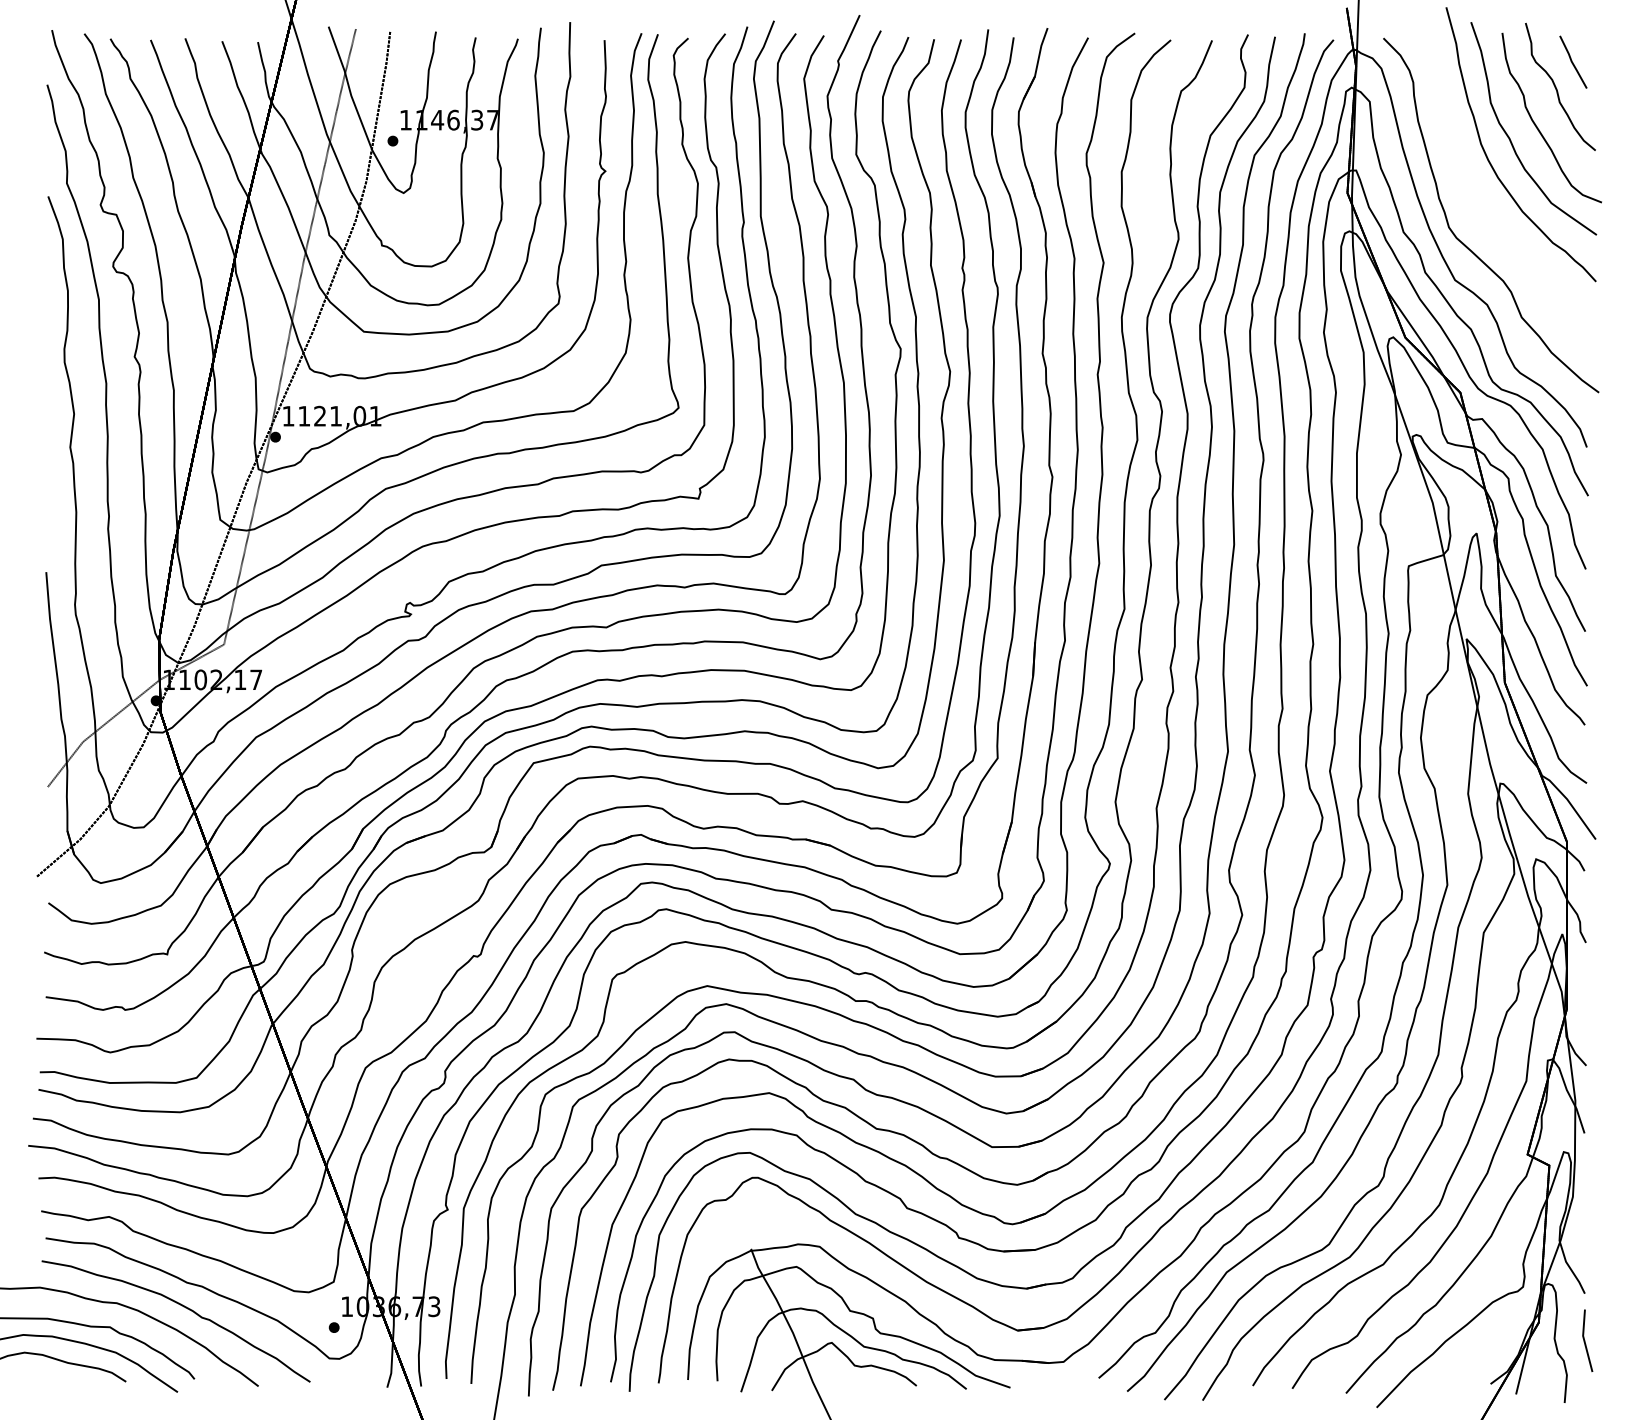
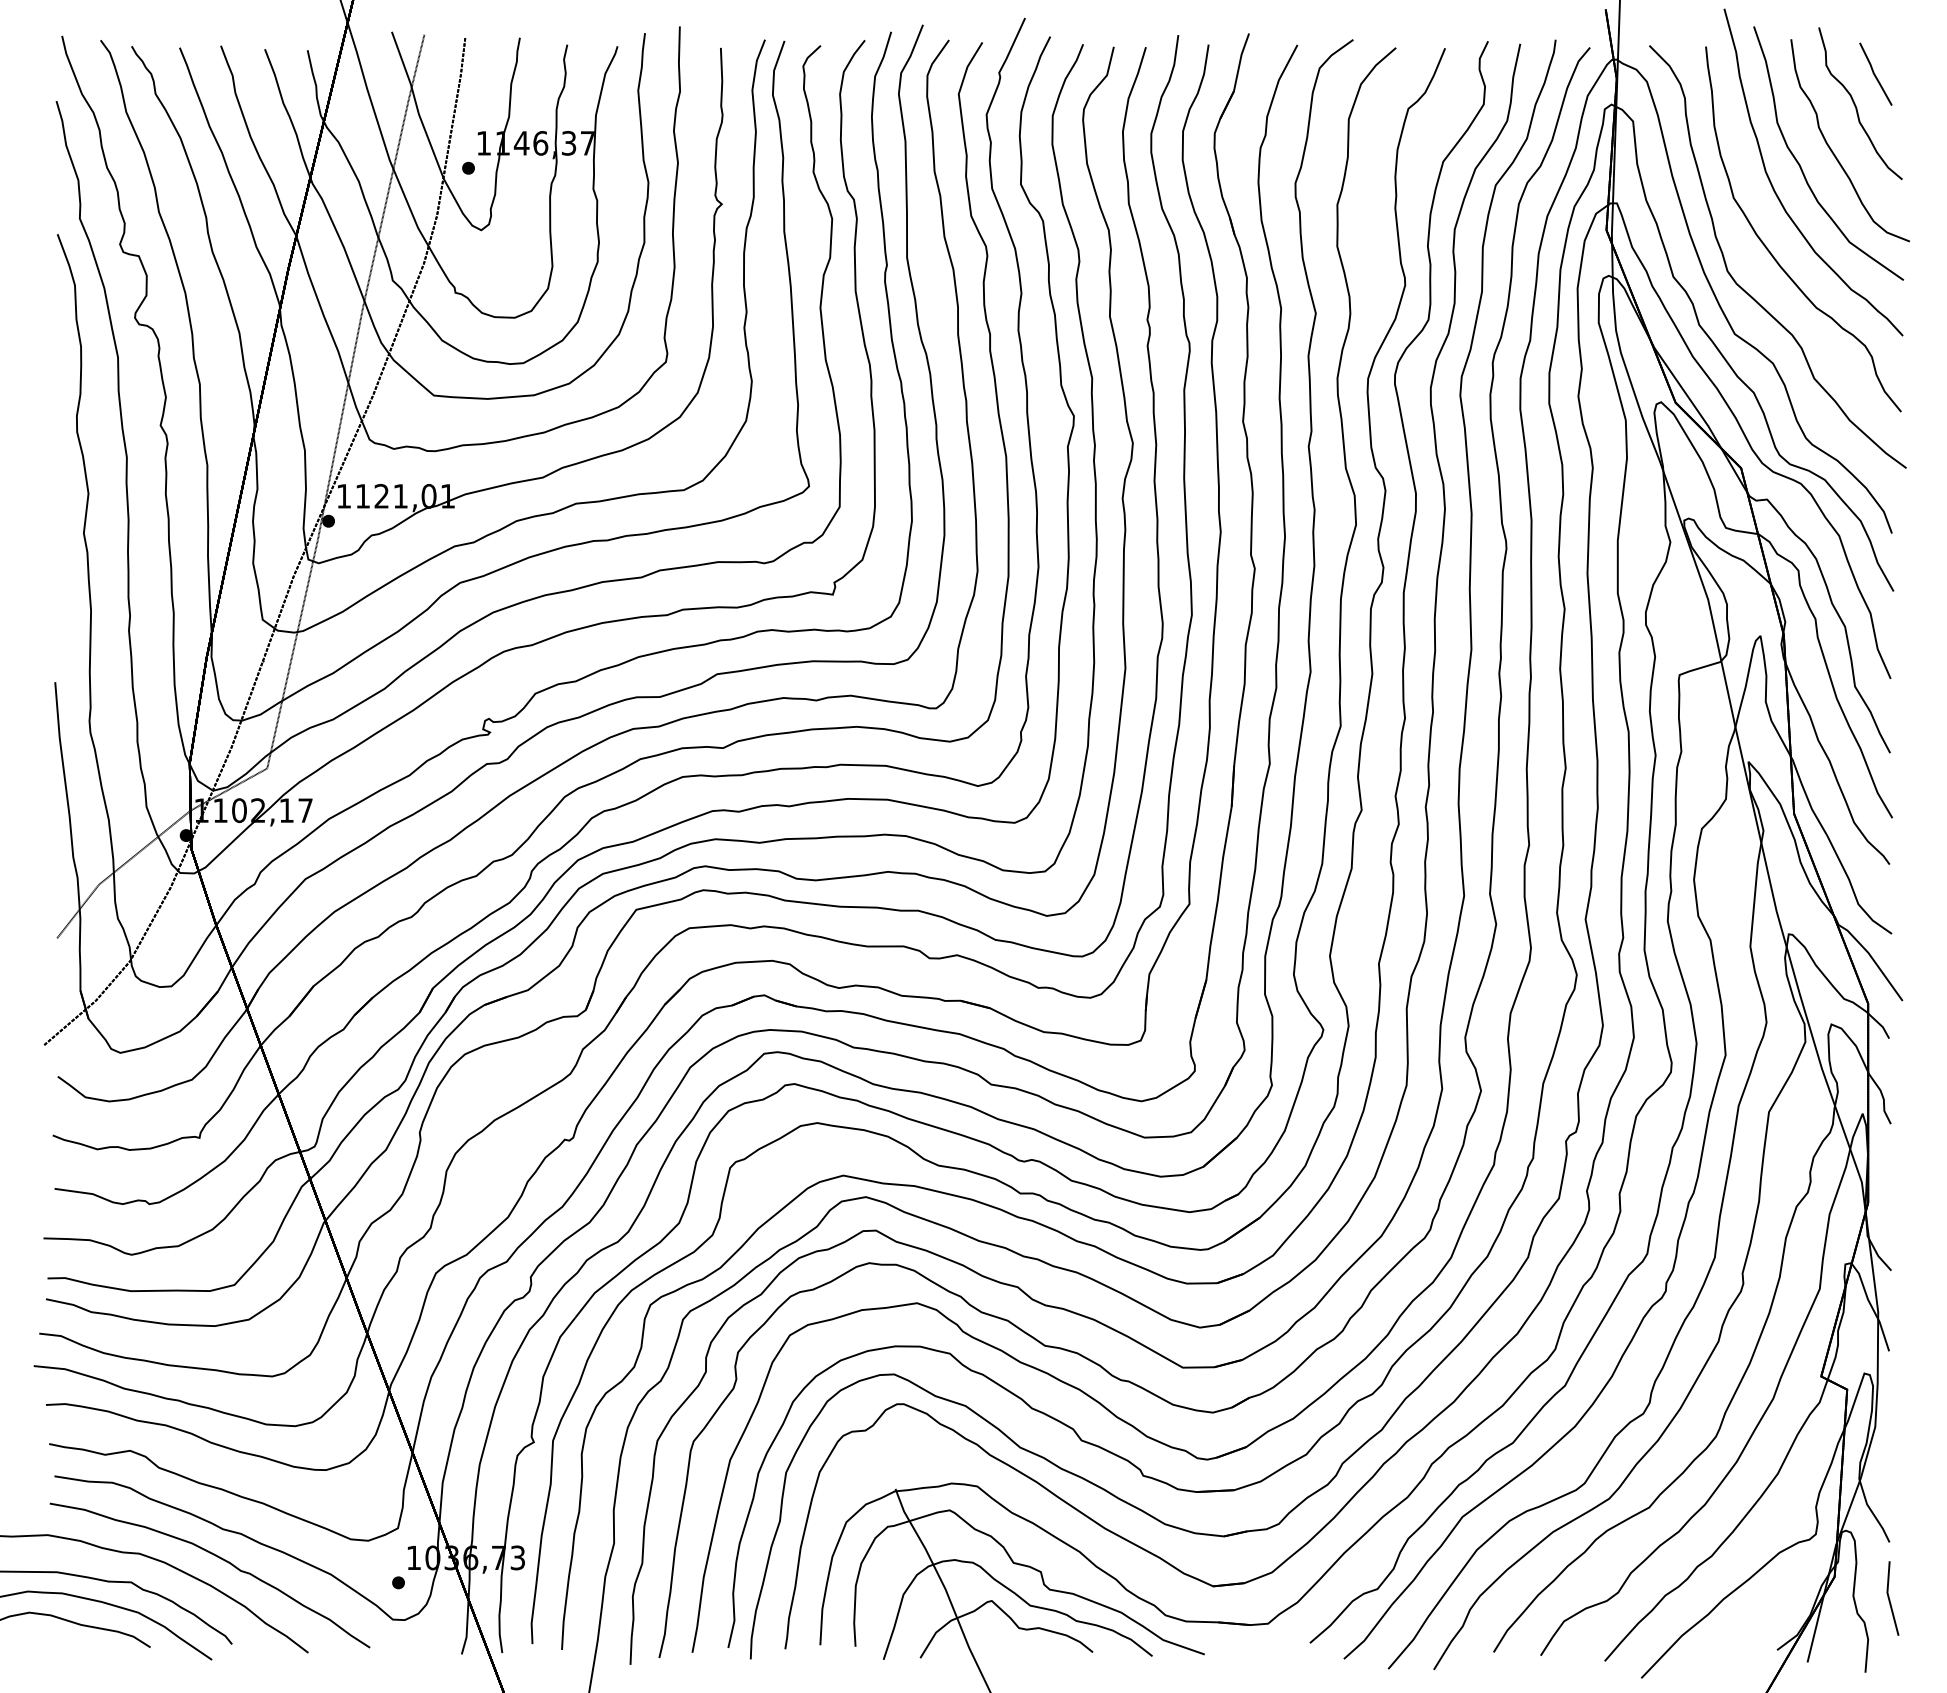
curve: (1485, 211) -> (1771, 252), added

